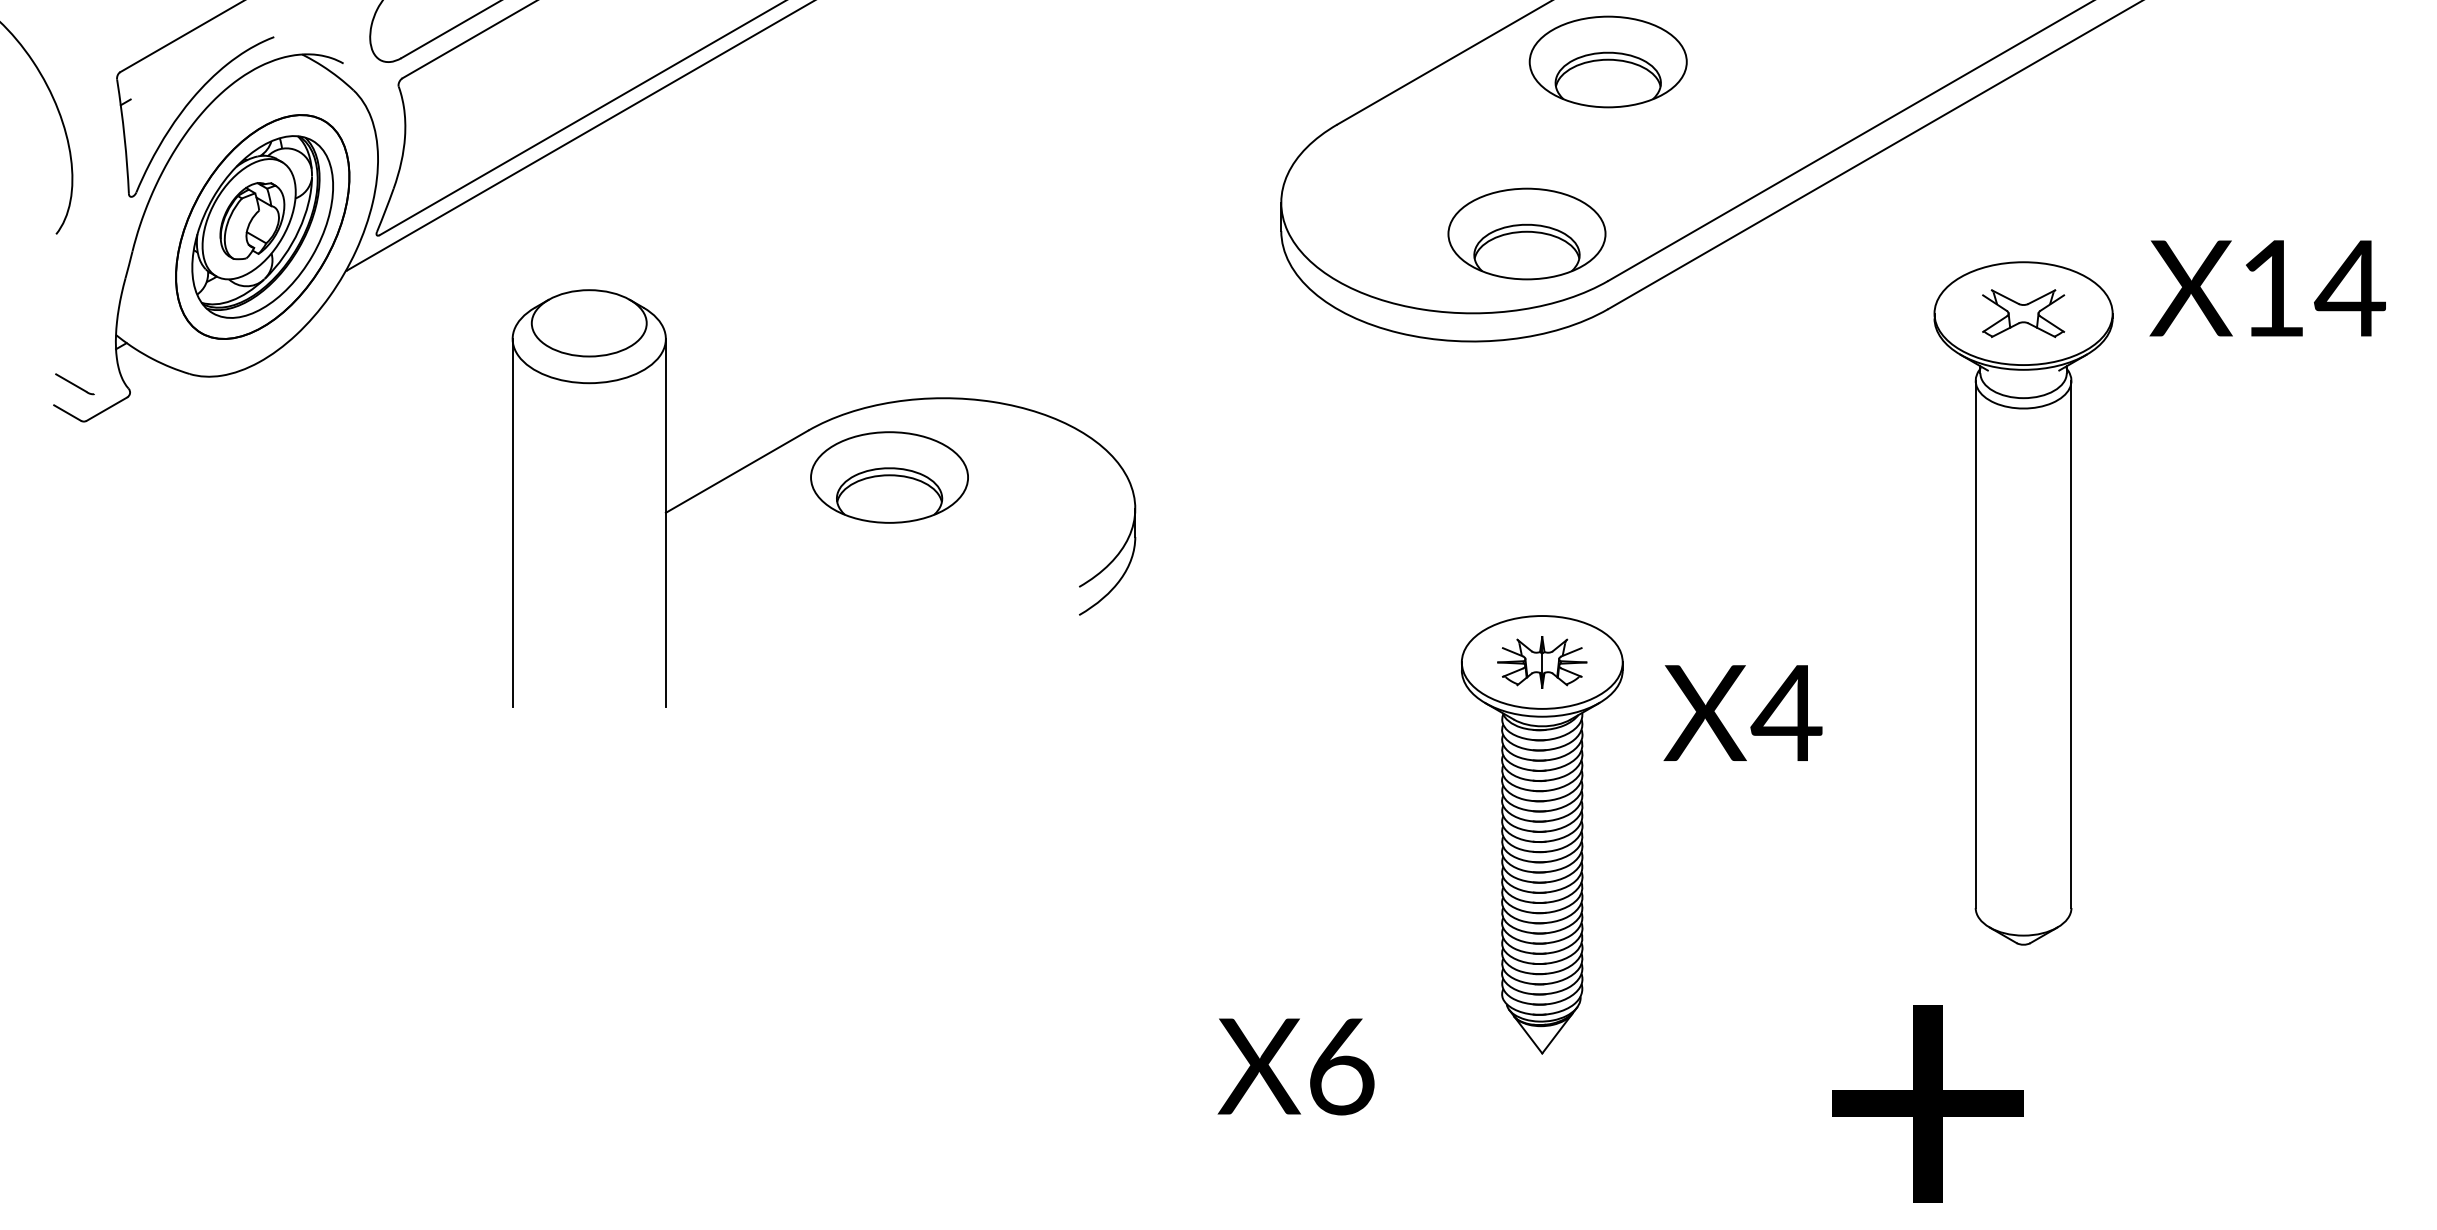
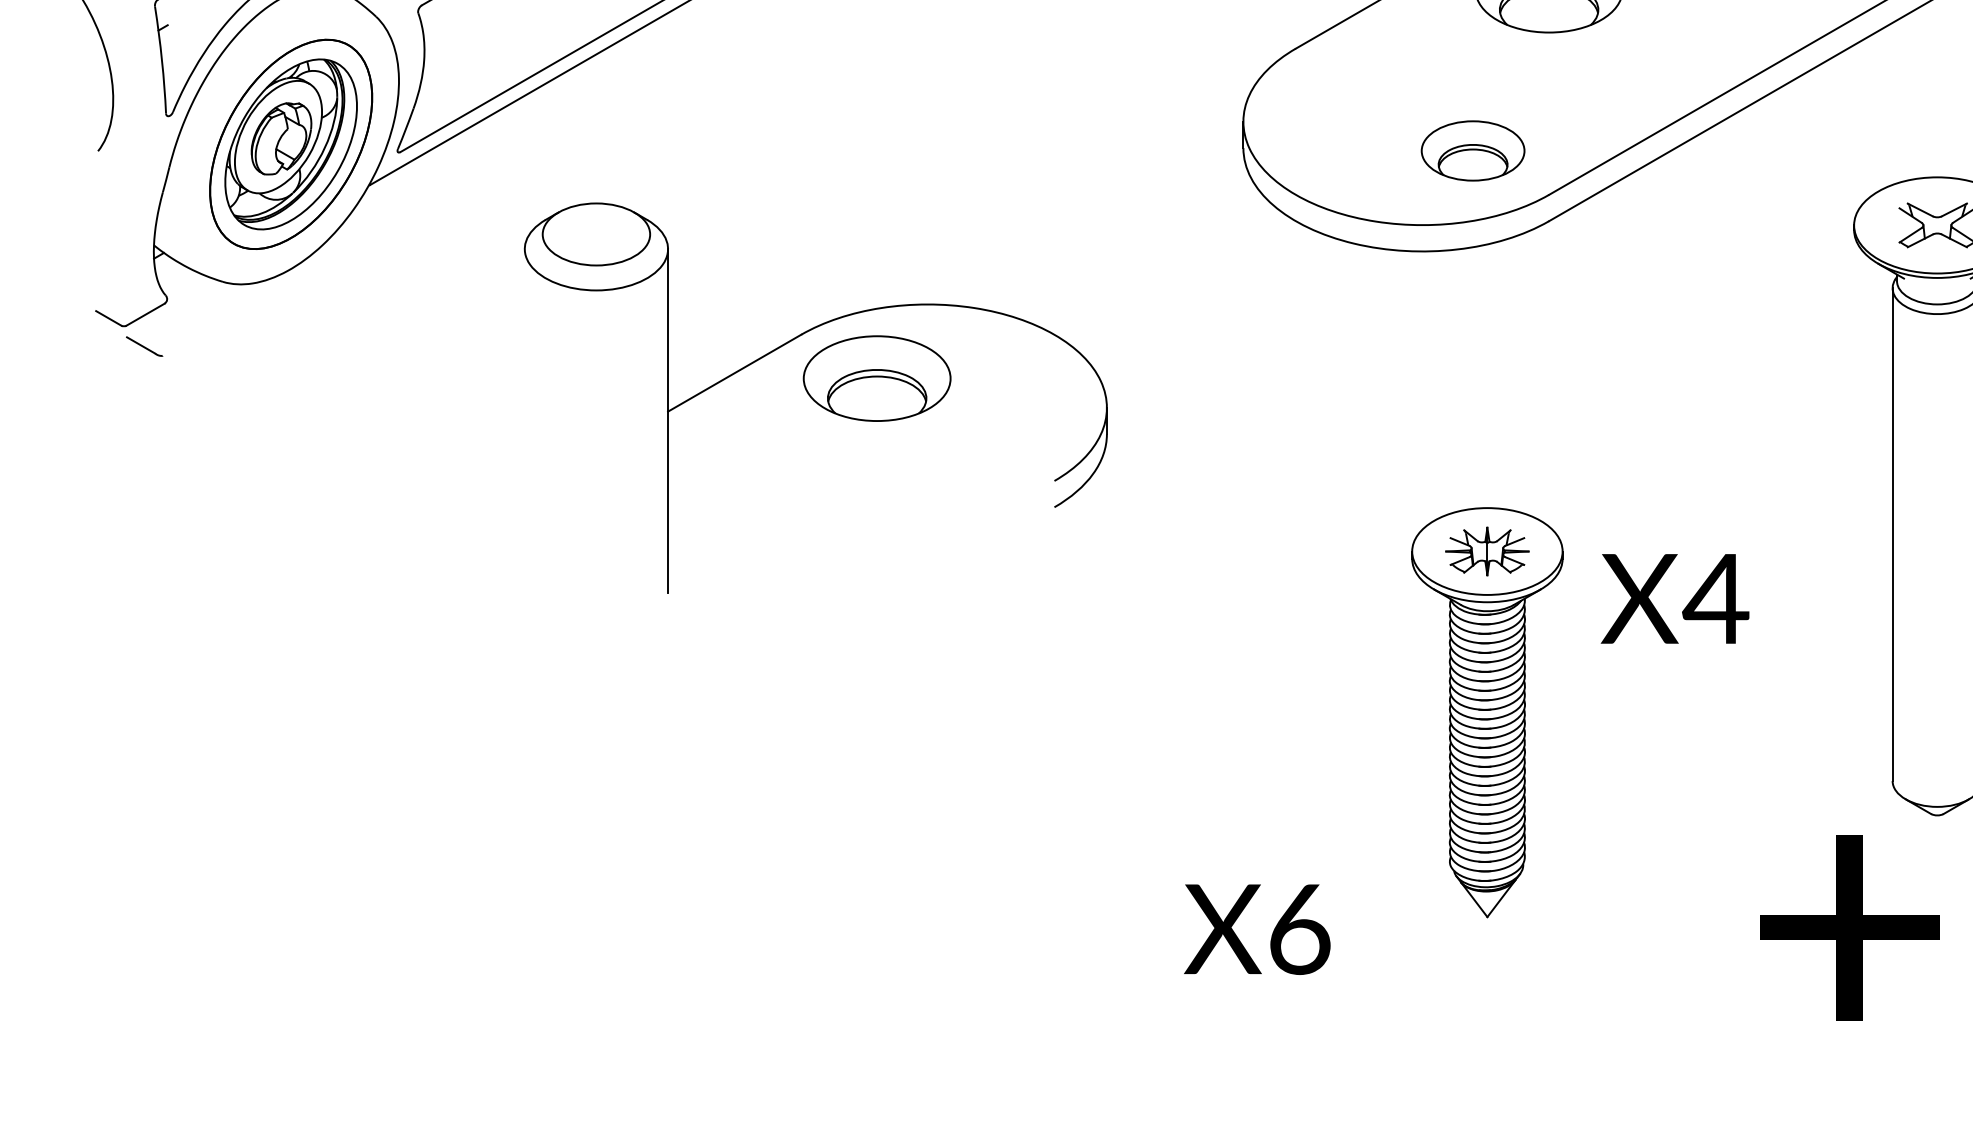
part: (1526, 233) -> (1472, 150), size x0.7
line: (74, 384) -> (144, 346), moved
line: (512, 522) -> (524, 420), removed
text: (1927, 1103) -> (1849, 927), moved

